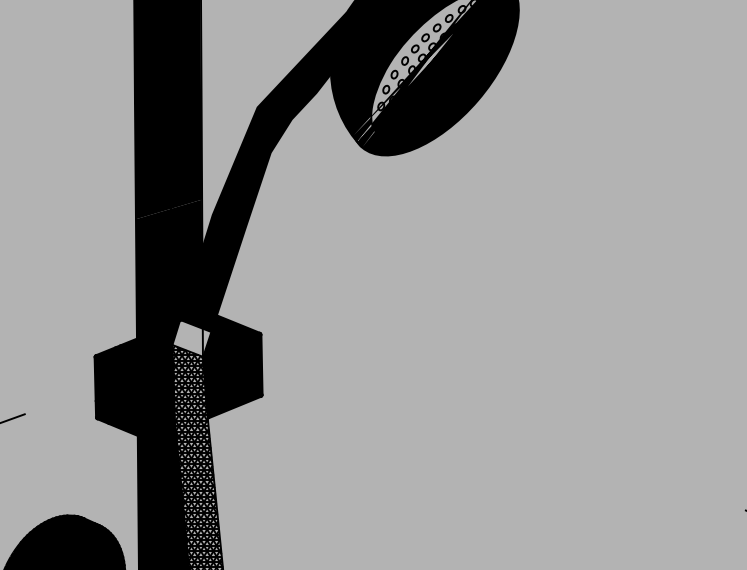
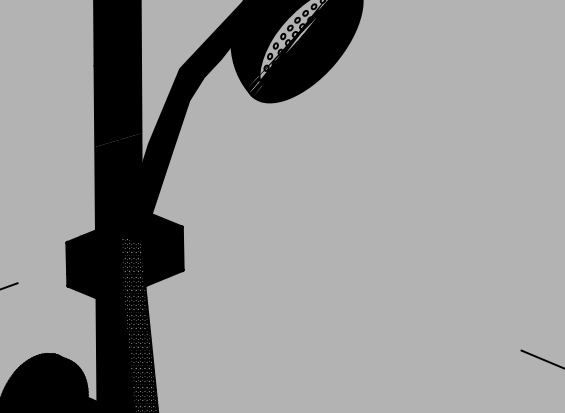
fill: (190, 338) -> (133, 230), added

